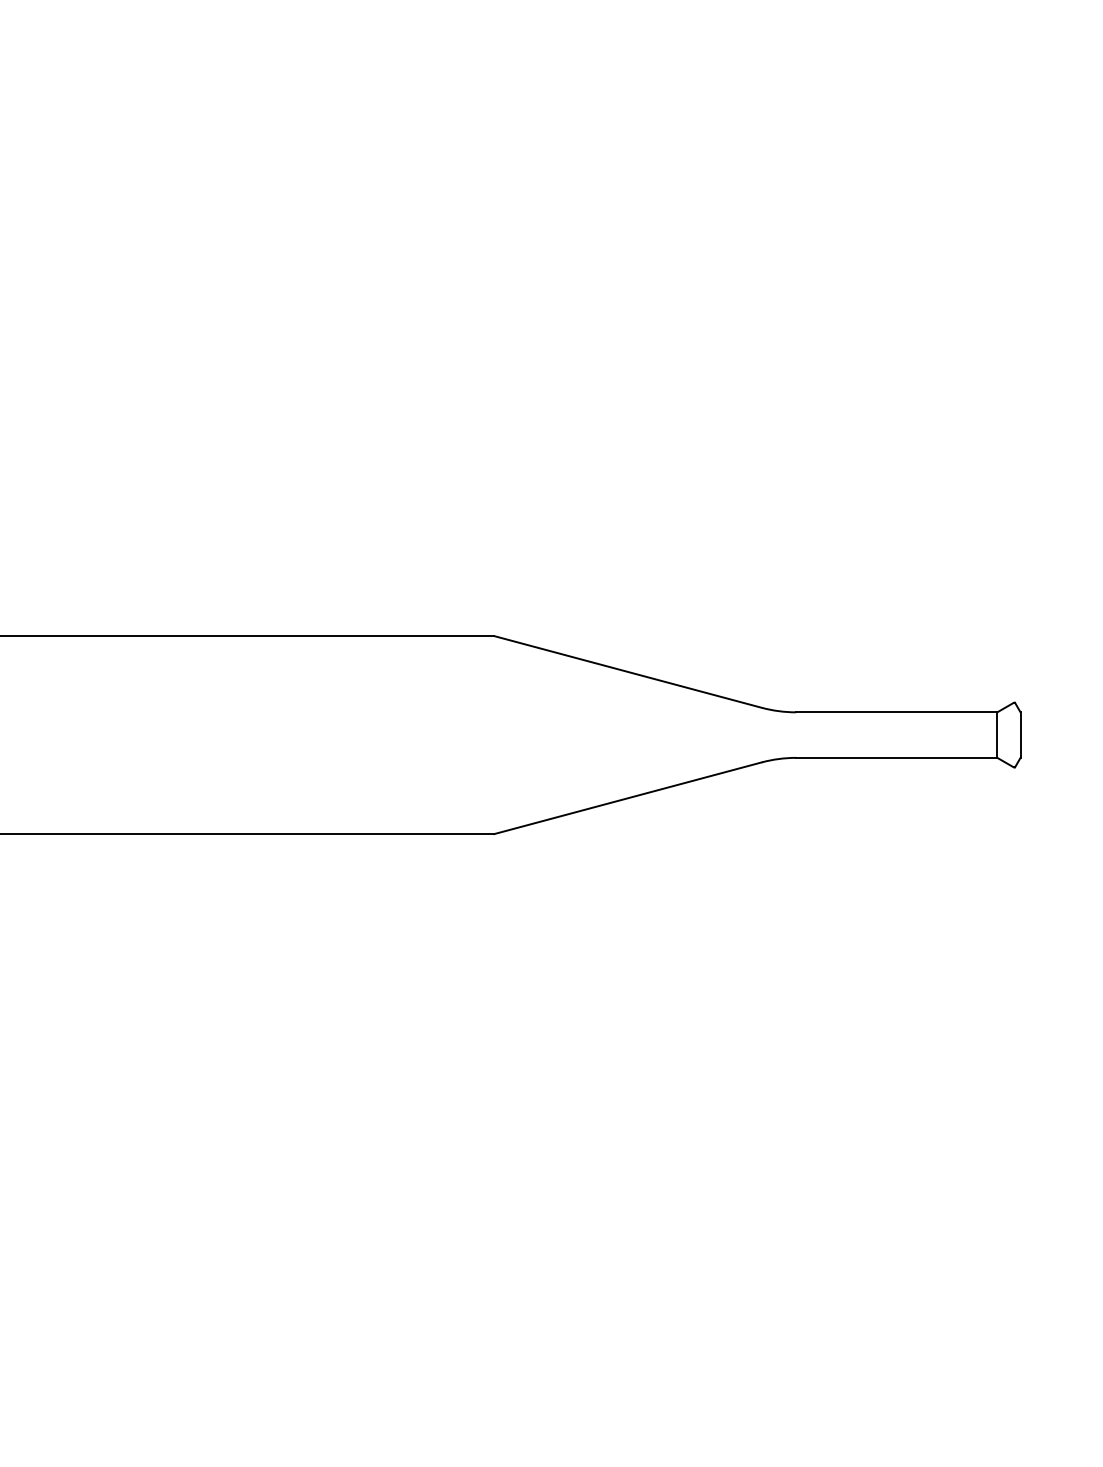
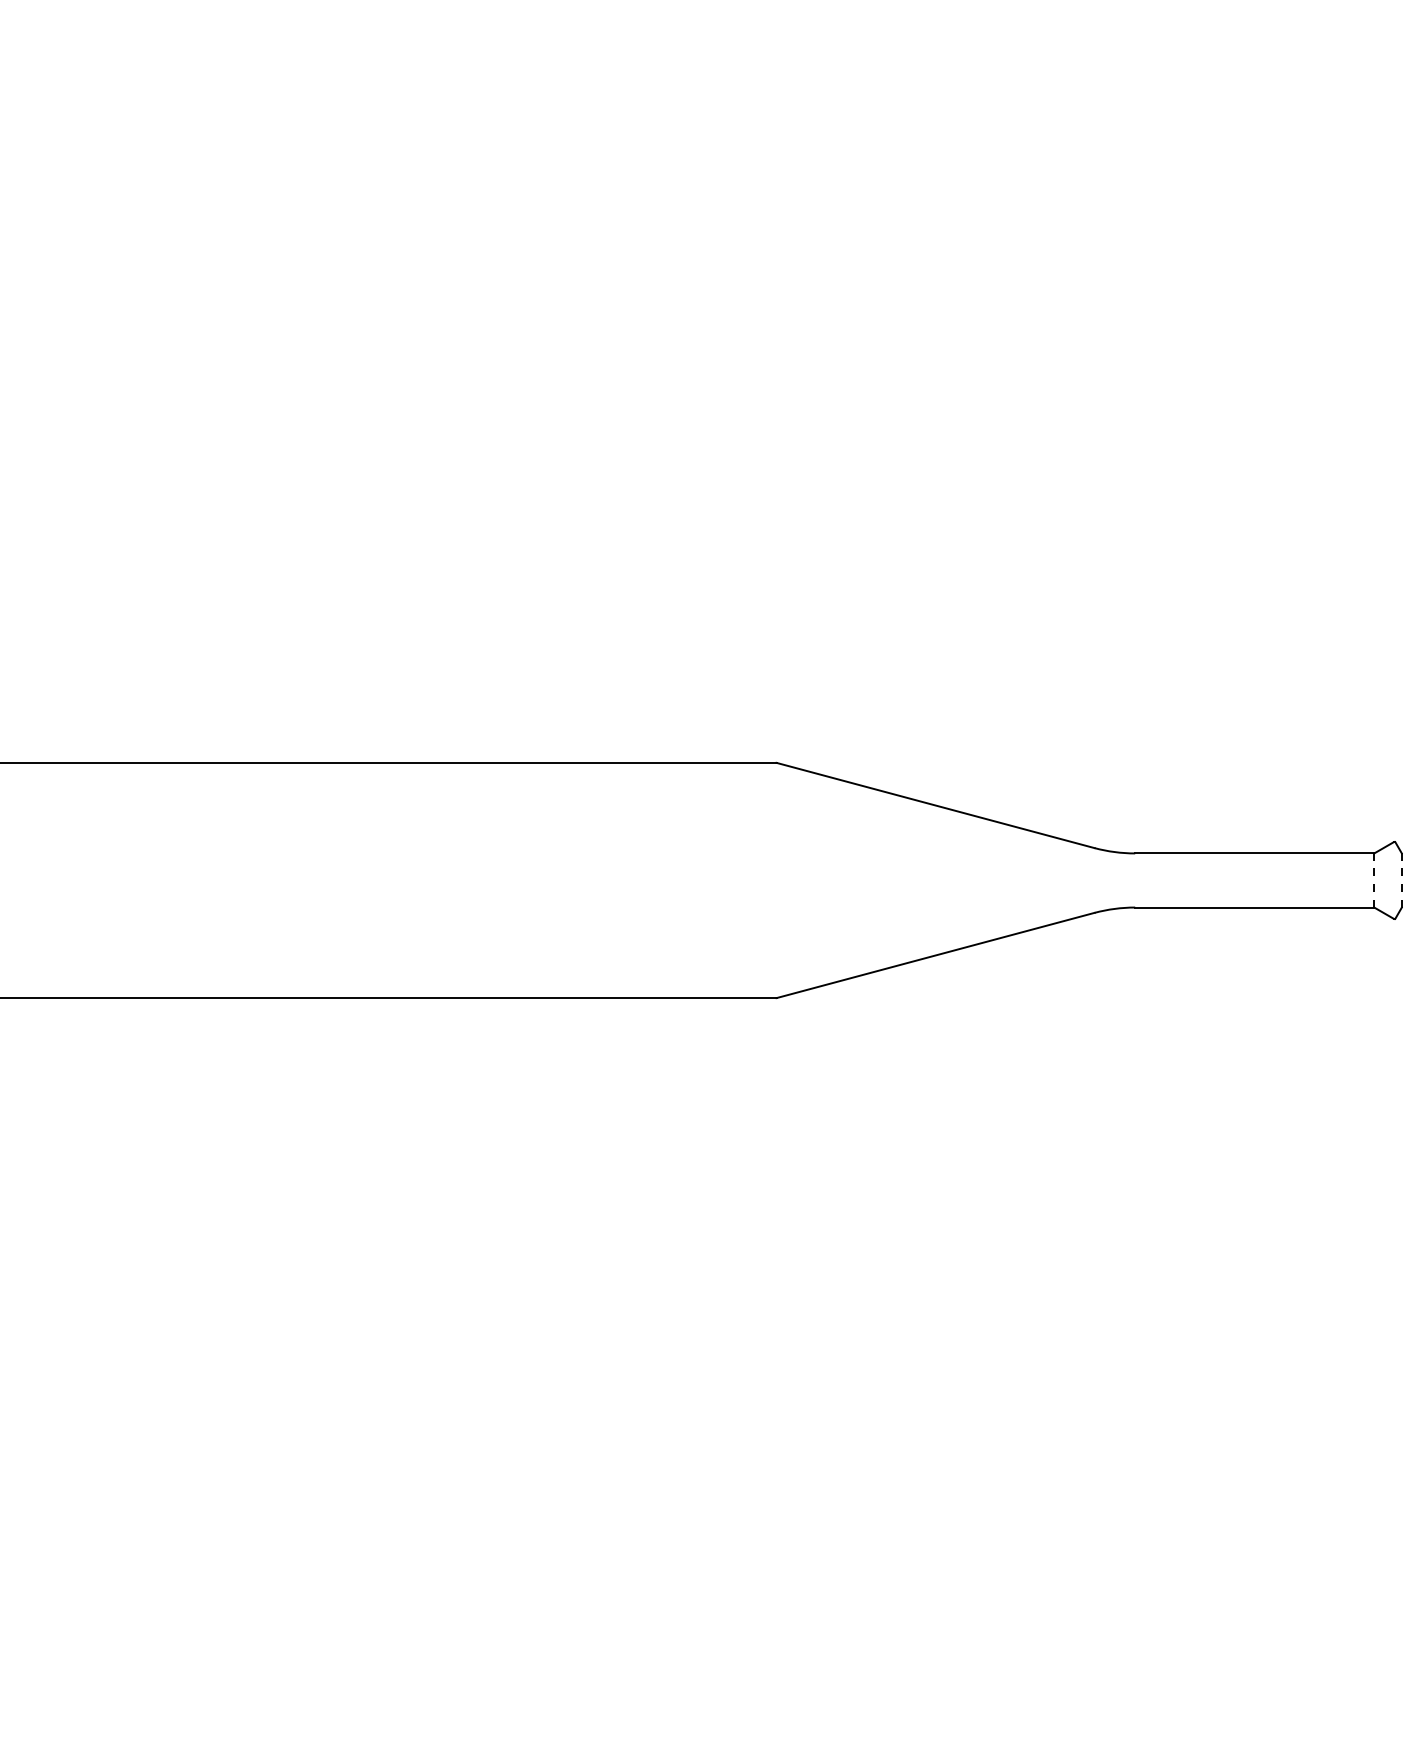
line: (997, 735) -> (1374, 880), solid -> dashed
line: (1020, 735) -> (1401, 880), solid -> dashed

